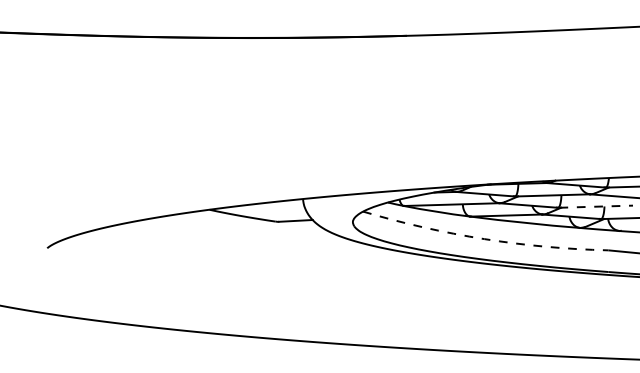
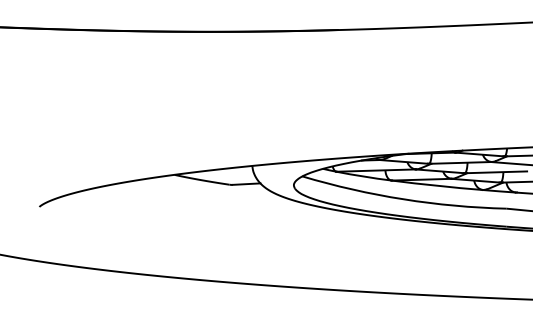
line: (596, 206) -> (496, 172), dashed -> solid
arc: (484, 239) -> (403, 199), dashed -> solid

